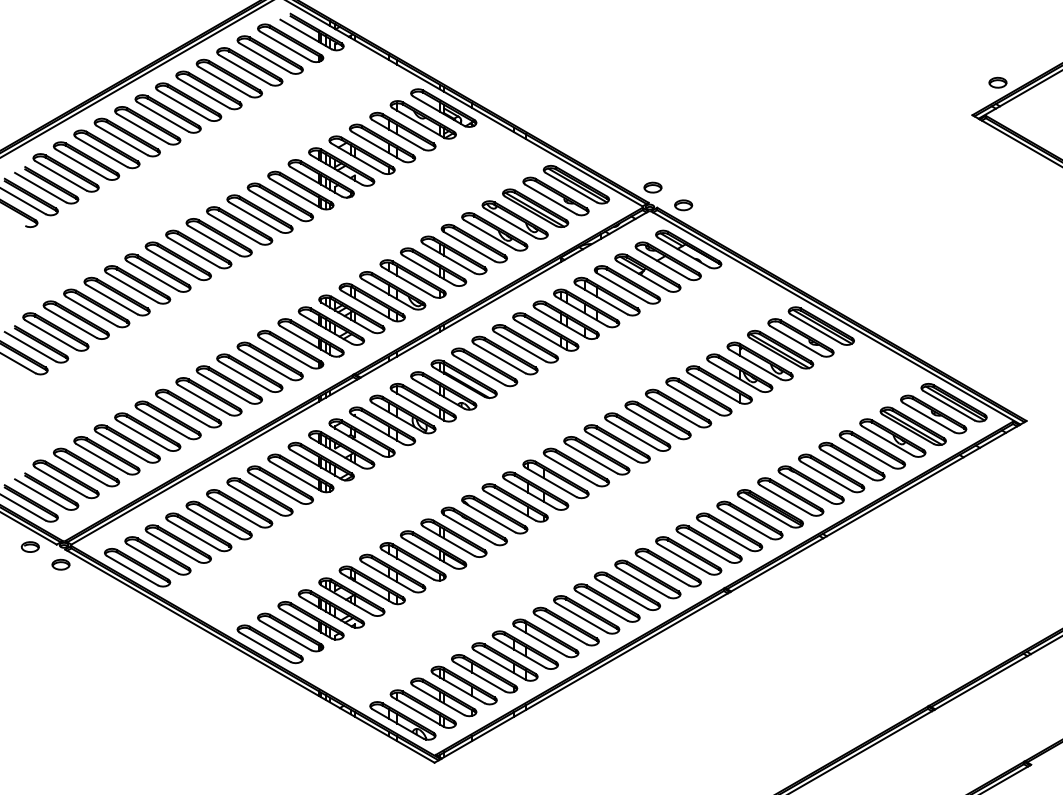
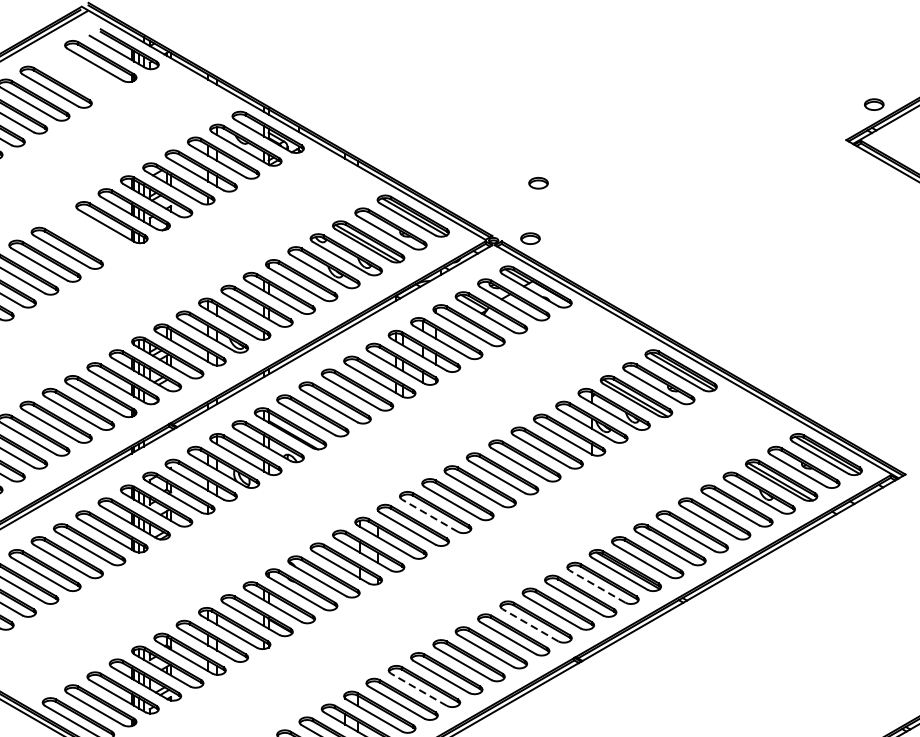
part: (269, 54) -> (77, 73), removed
part: (652, 187) -> (538, 183), moved
part: (279, 202) -> (88, 235), removed
line: (591, 458) -> (429, 515), solid -> dashed
line: (744, 523) -> (597, 586), solid -> dashed
line: (683, 558) -> (530, 624), solid -> dashed
line: (581, 617) -> (418, 689), solid -> dashed

